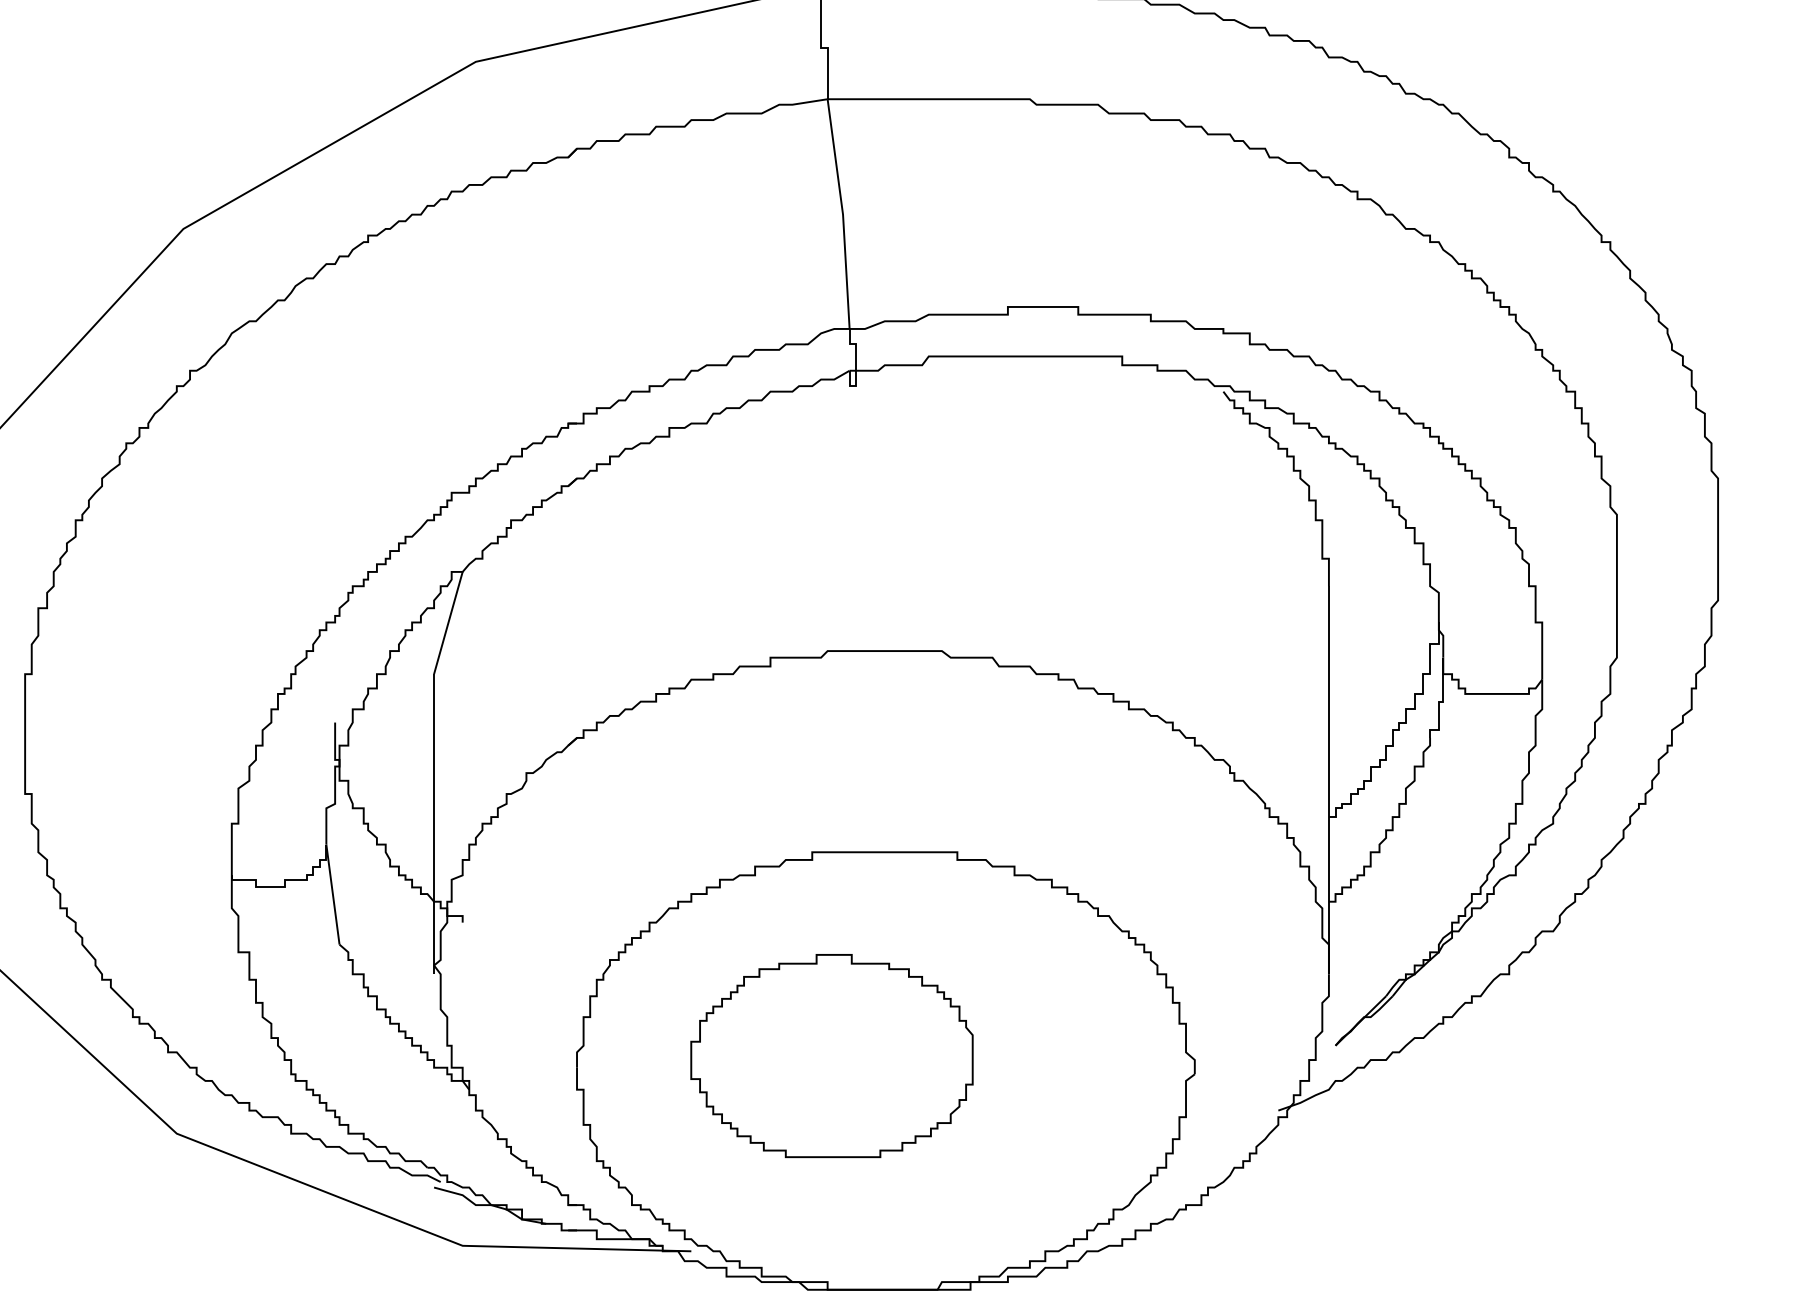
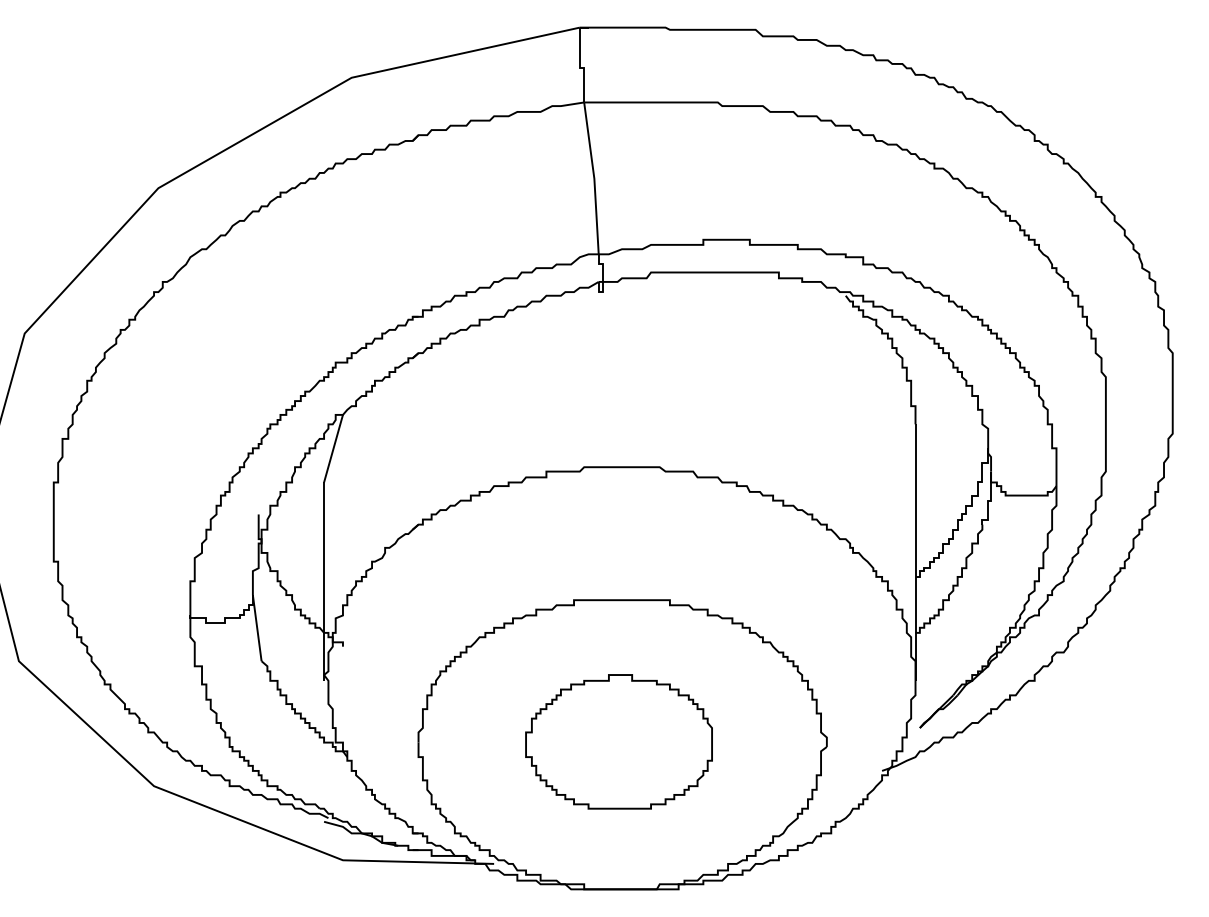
part: (831, 1055) -> (618, 741), moved

